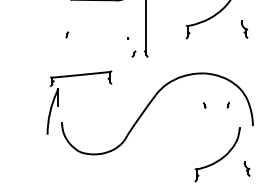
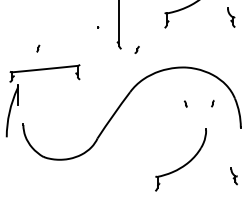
part: (67, 34) -> (38, 48), moved
part: (133, 53) -> (136, 49), moved
part: (217, 154) -> (181, 159), moved

